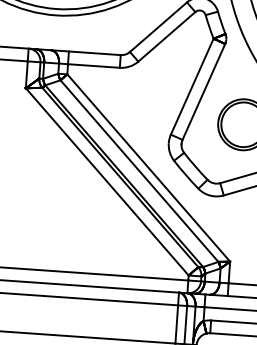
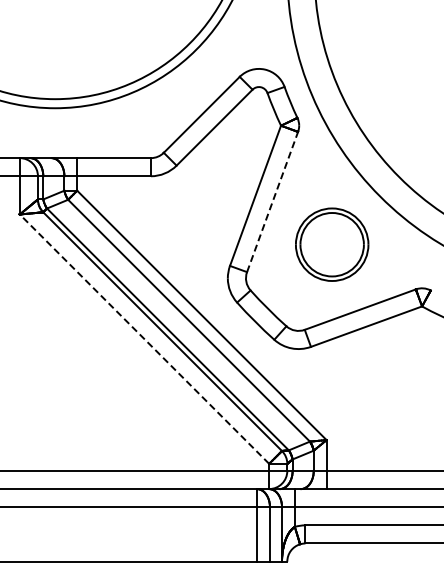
line: (203, 92) -> (272, 202), solid -> dashed
line: (107, 181) -> (144, 338), solid -> dashed

